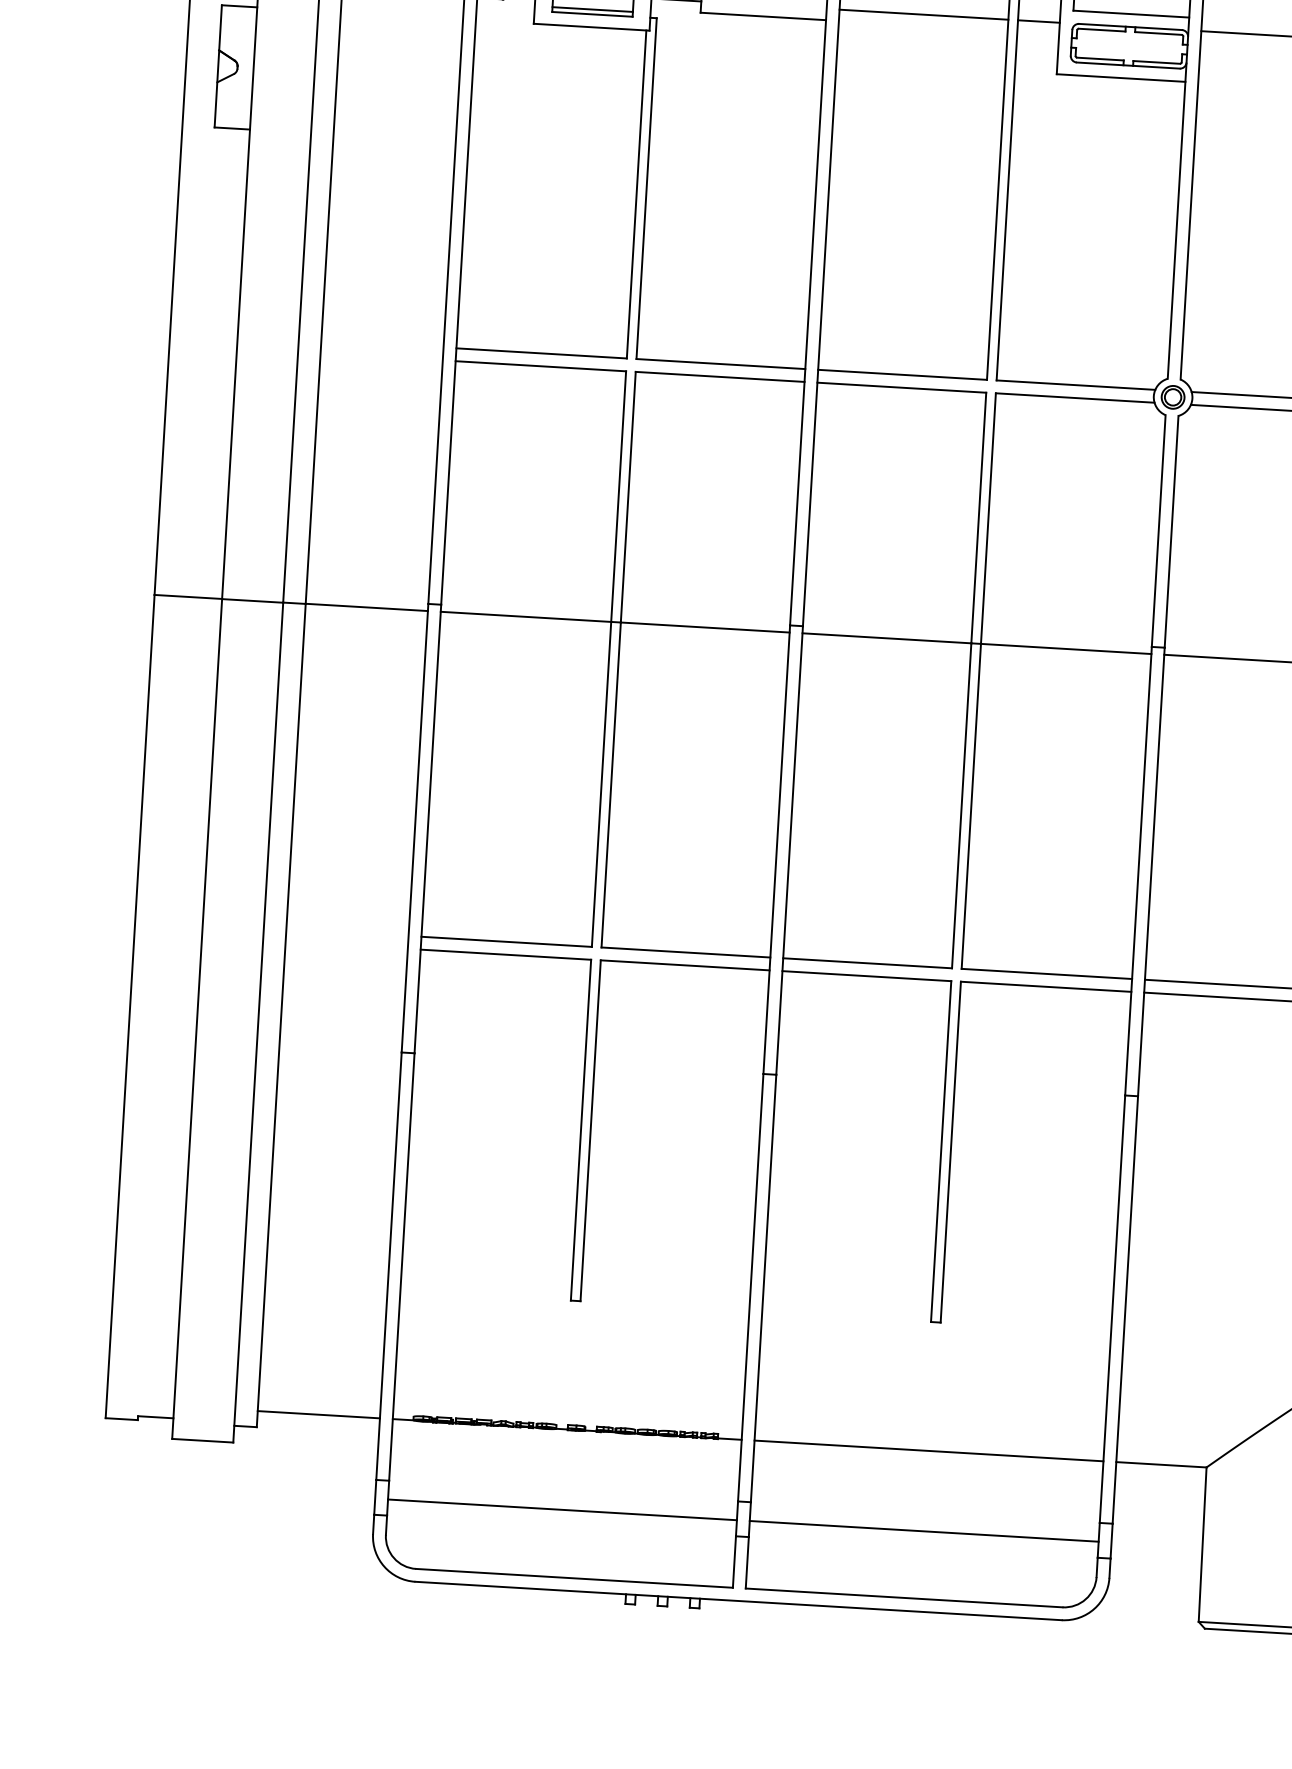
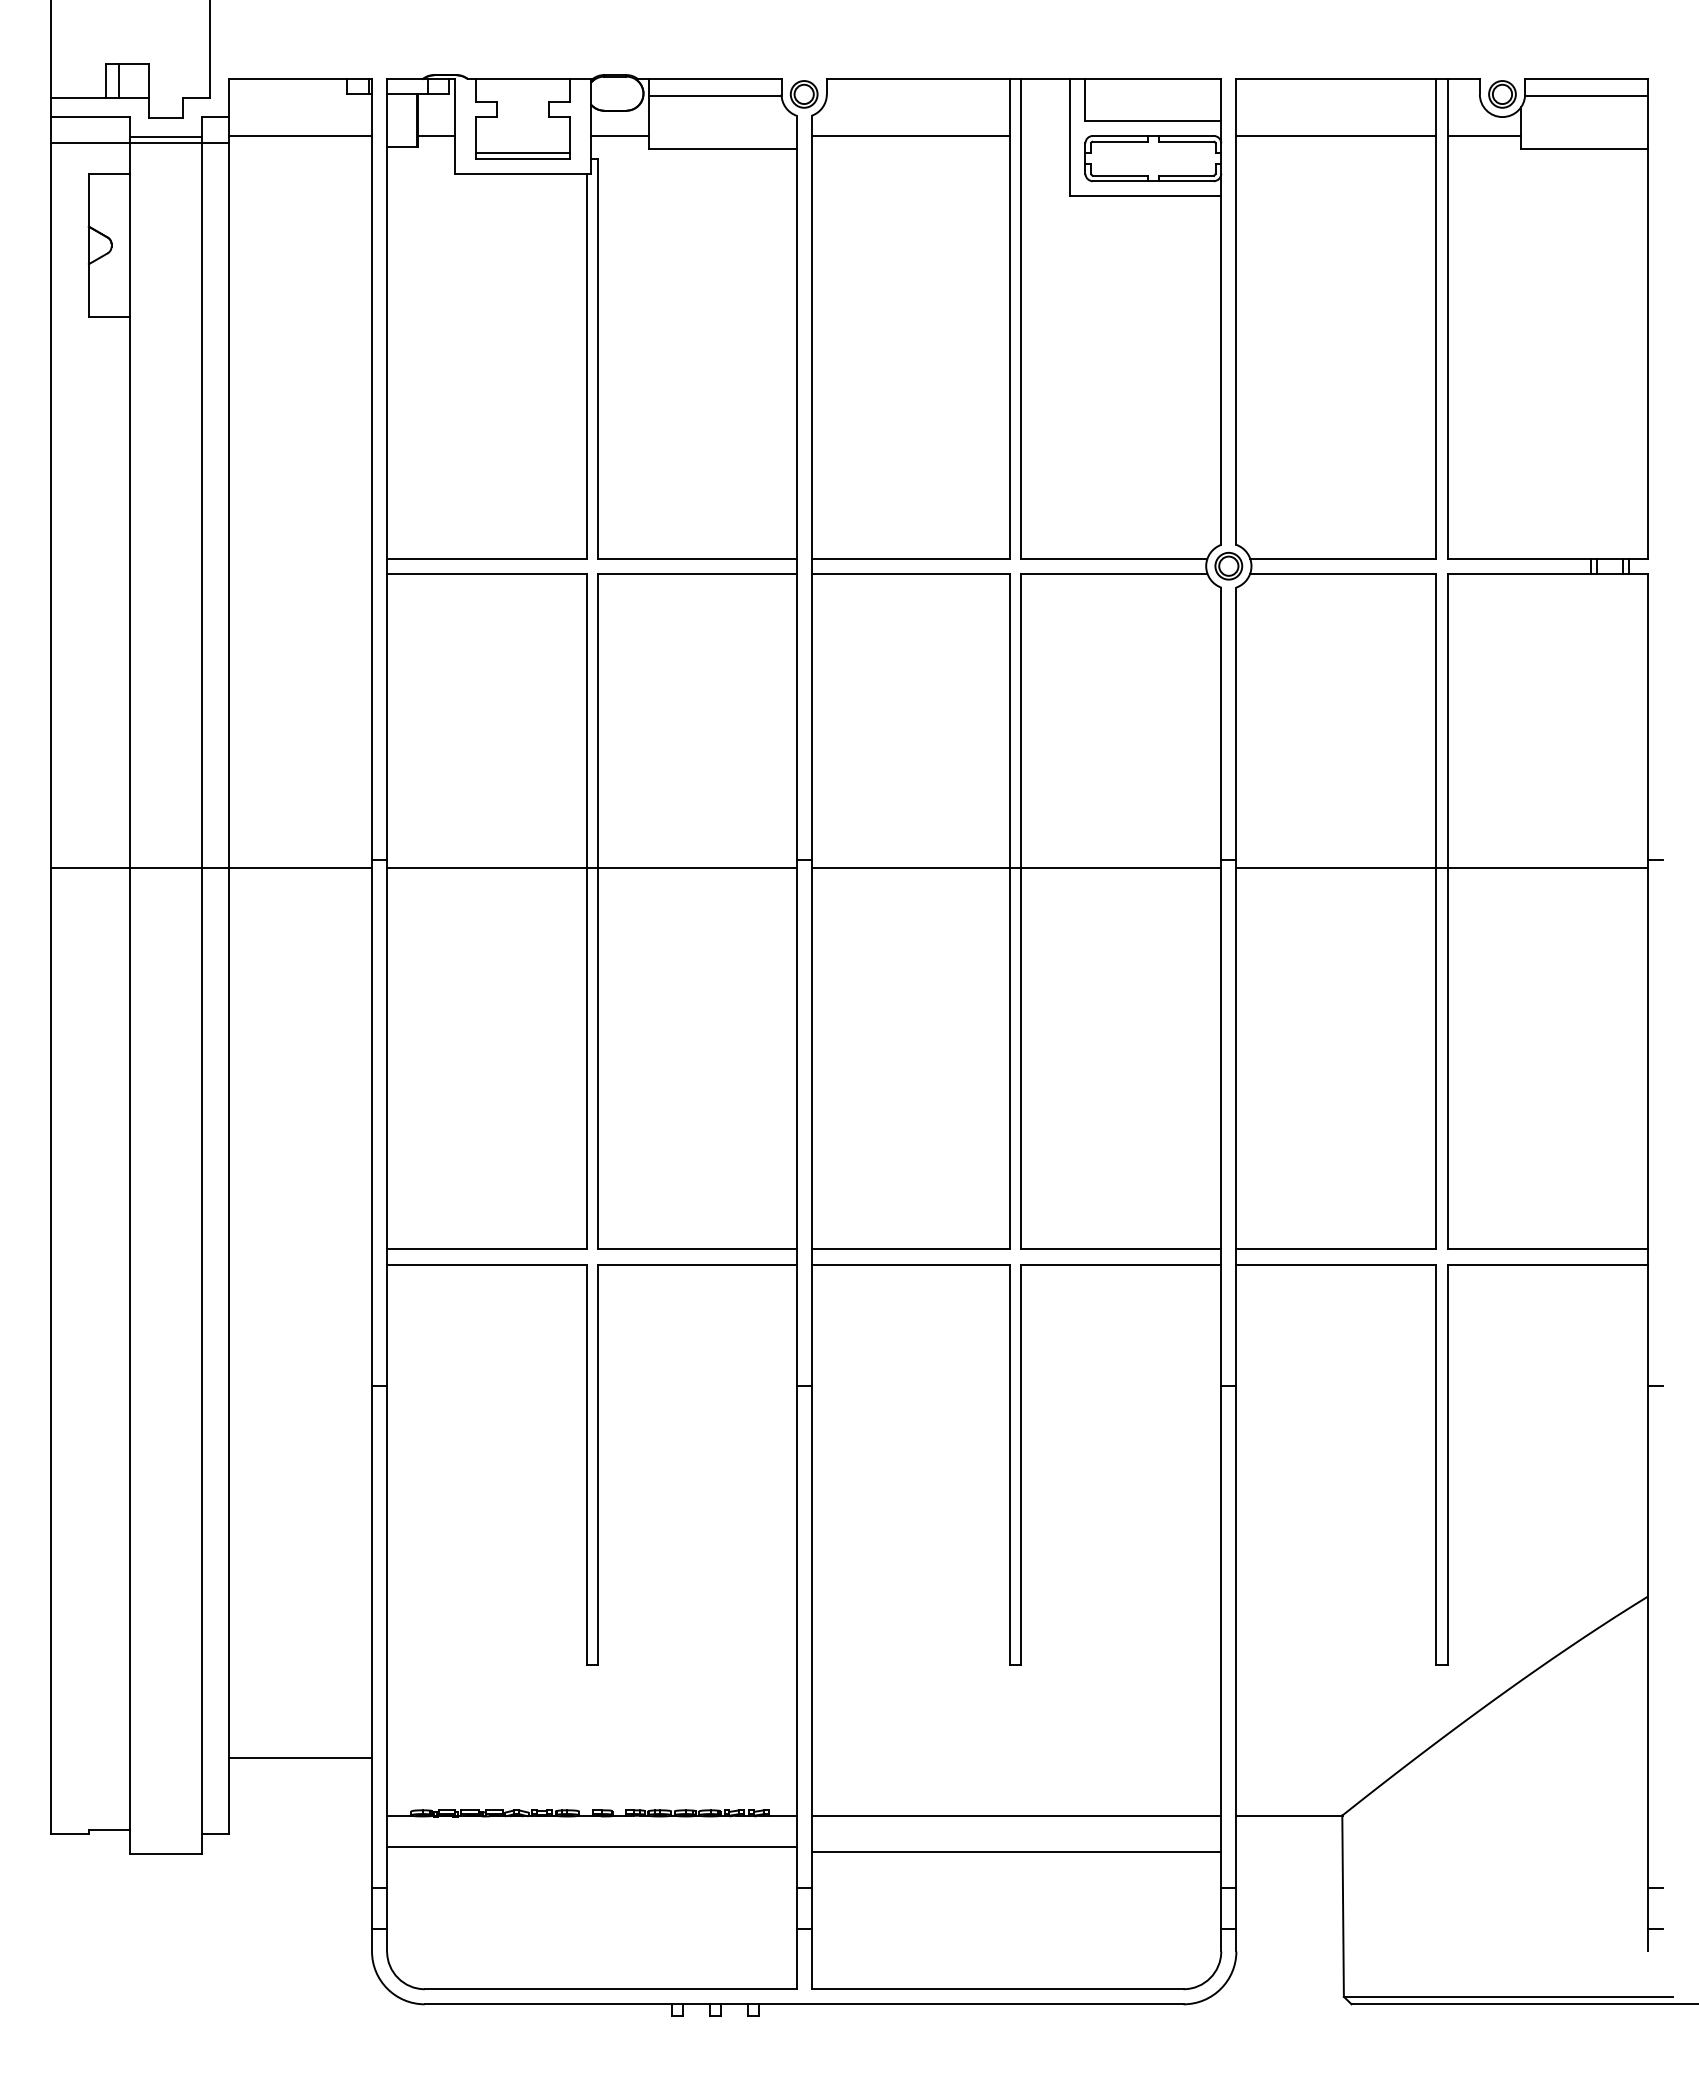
line: (1038, 21) -> (1045, 135), removed
line: (319, 1414) -> (300, 1757), moved
line: (562, 1509) -> (591, 1846), moved
line: (924, 1530) -> (1016, 1851), moved

